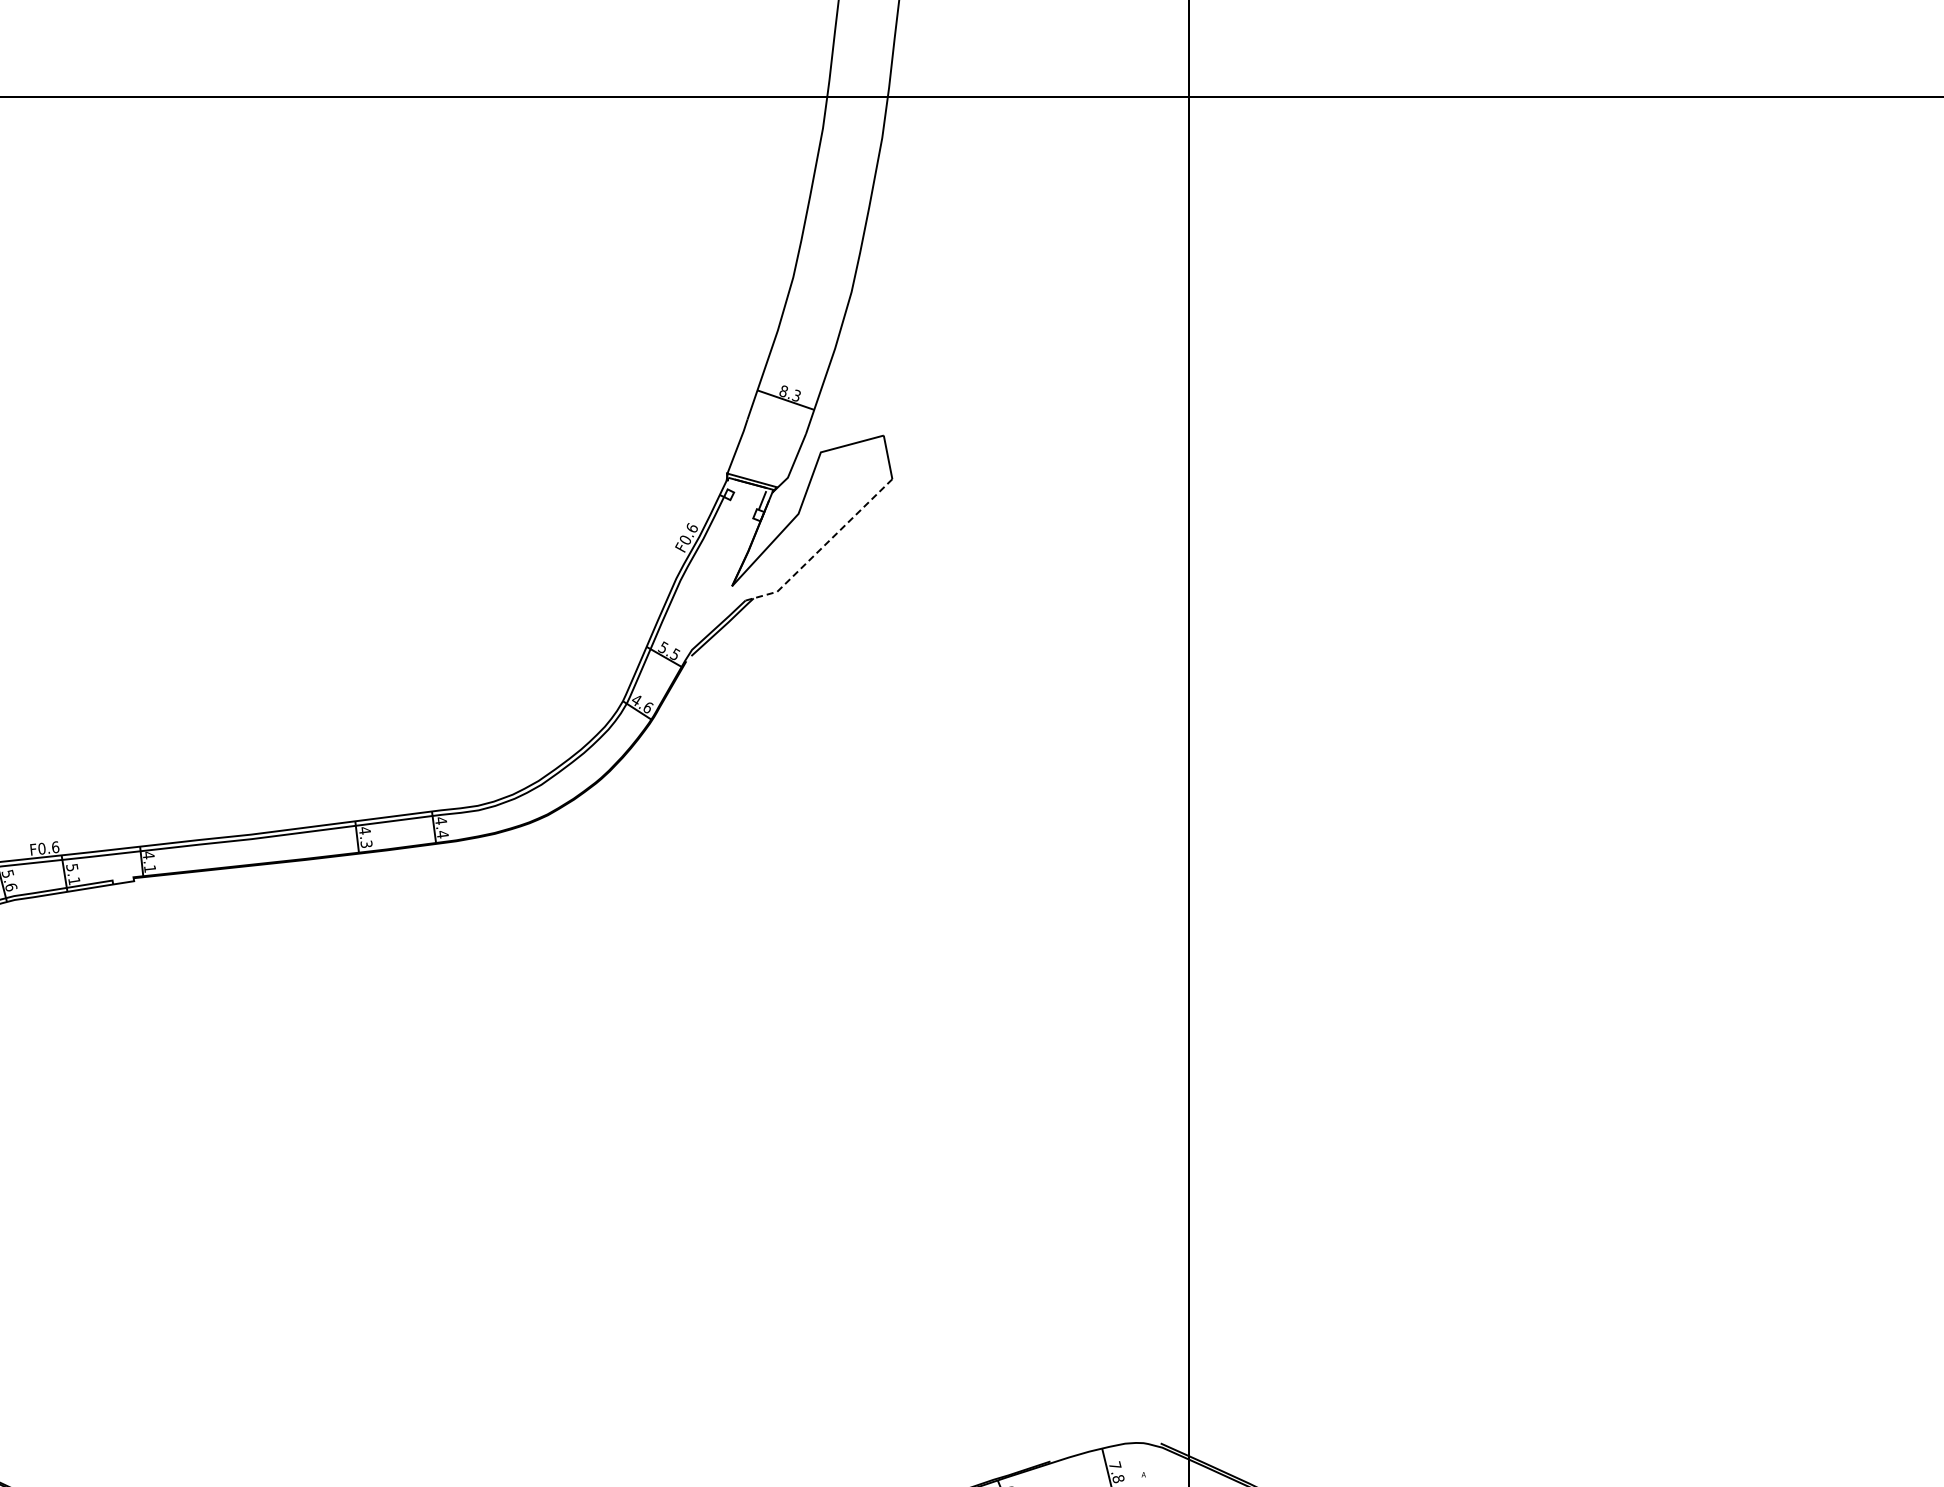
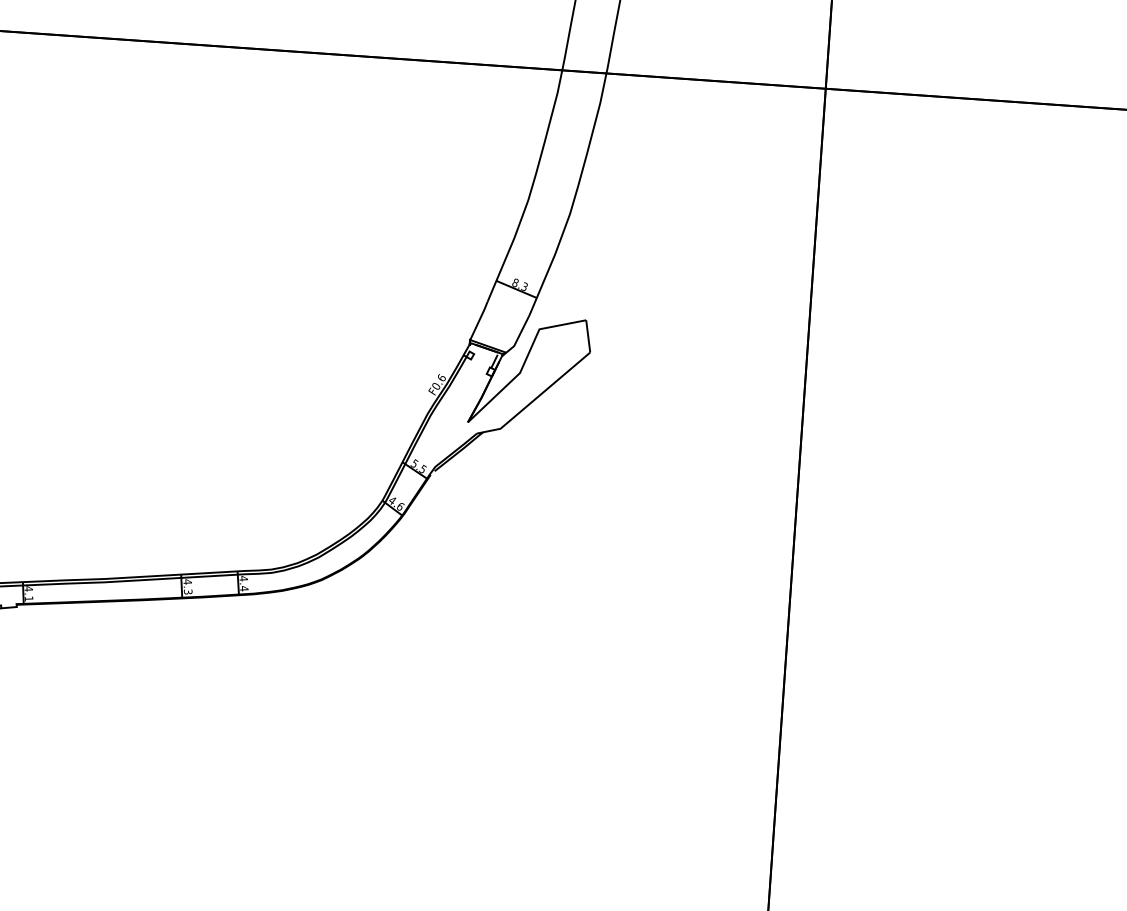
line: (822, 547) -> (535, 398), dashed -> solid

